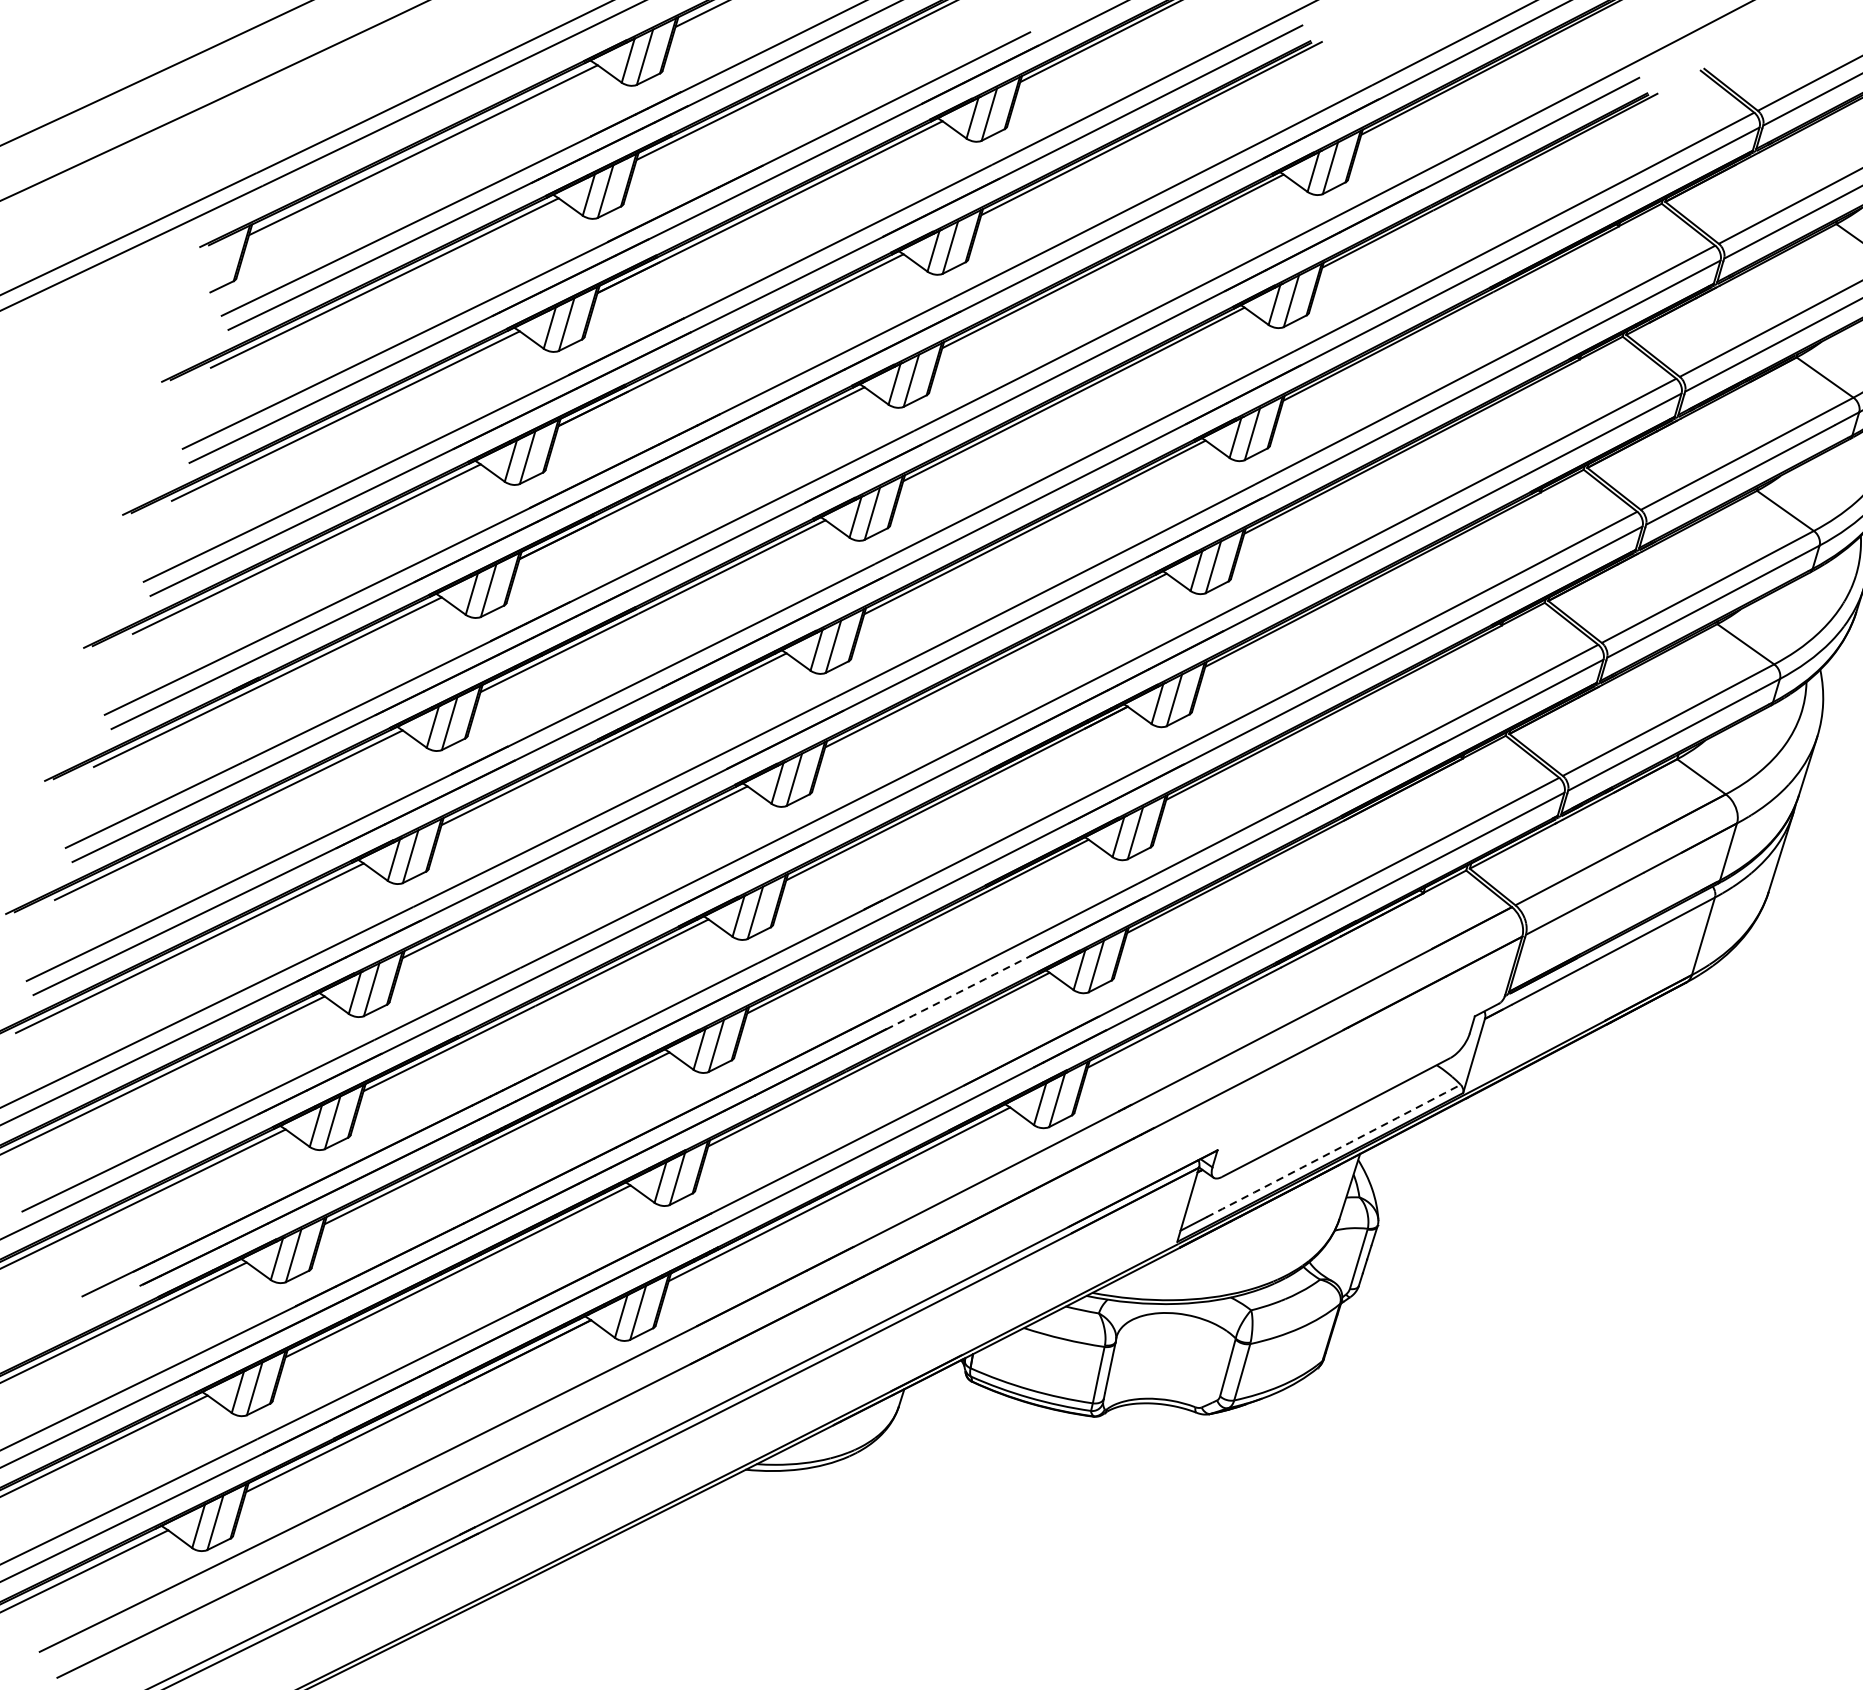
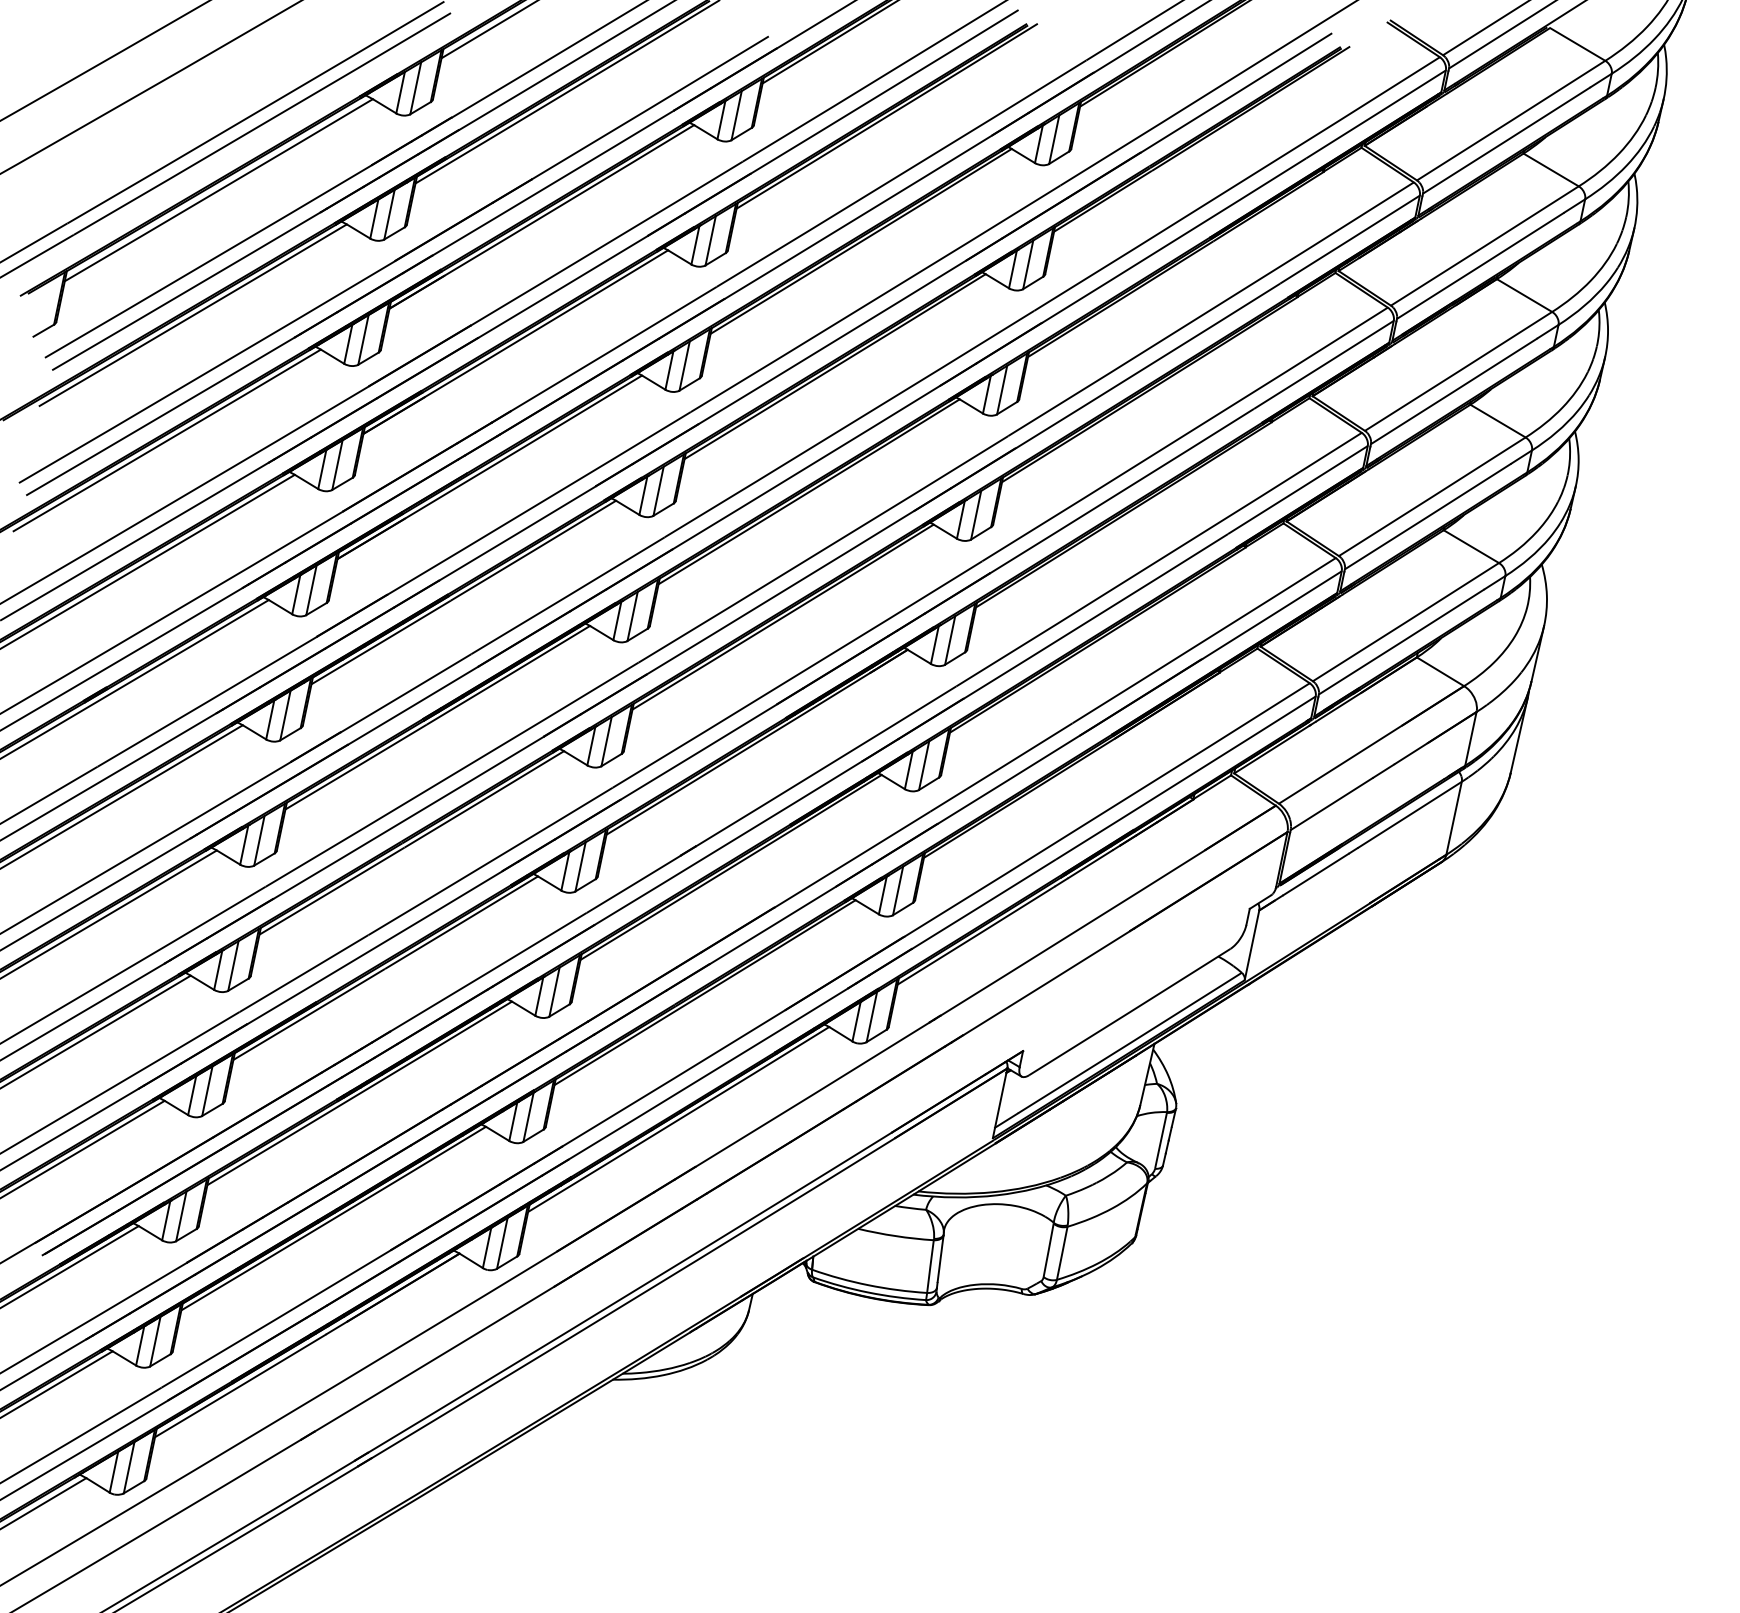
arc: (957, 992) -> (772, 925), dashed -> solid
arc: (1334, 1151) -> (1130, 1043), dashed -> solid

